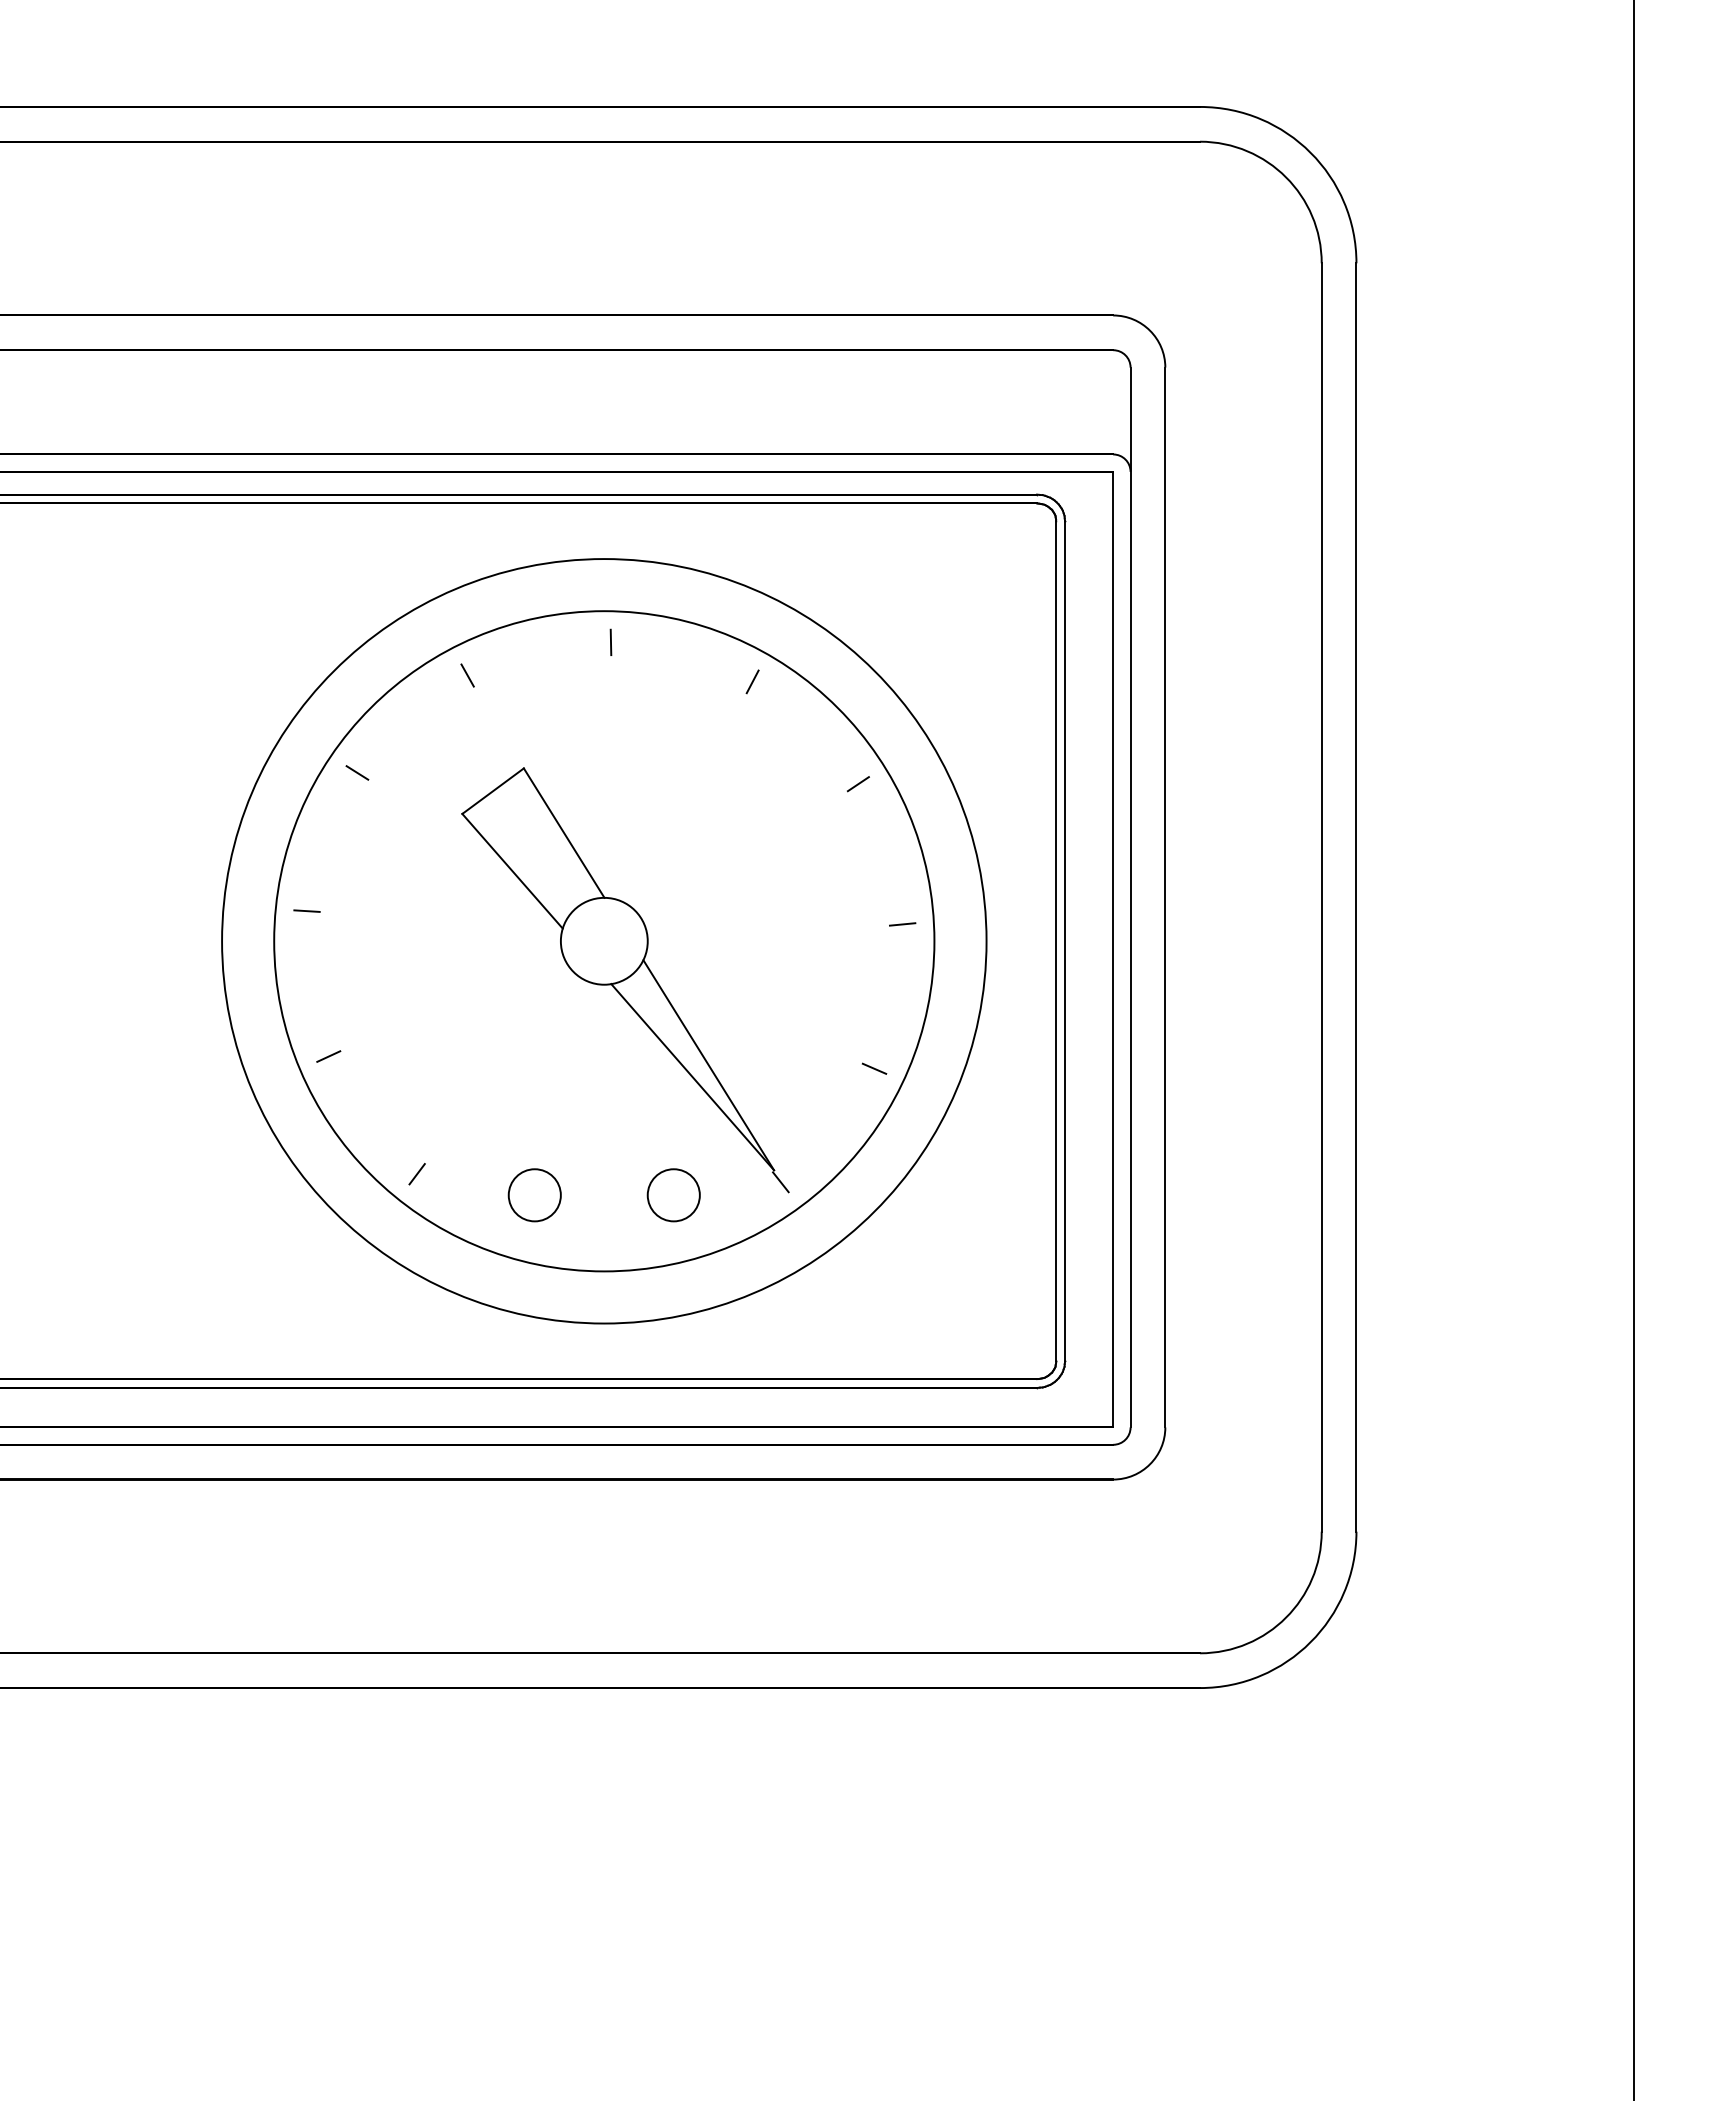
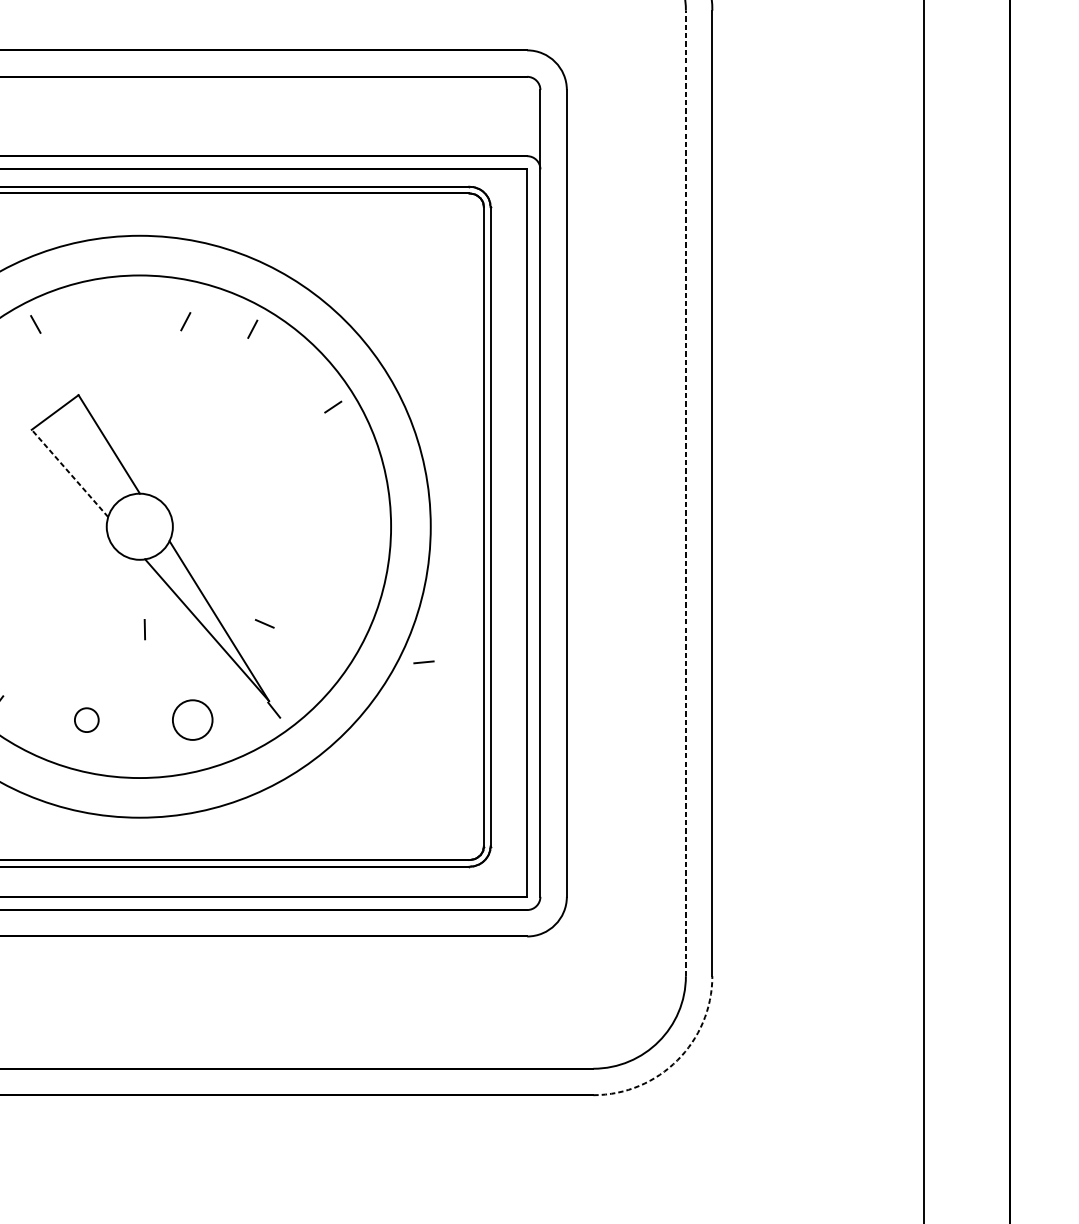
line: (610, 641) -> (144, 628), moved
line: (664, 671) -> (185, 321), added
line: (512, 870) -> (69, 472), solid -> dashed
line: (1321, 897) -> (685, 493), solid -> dashed
line: (902, 924) -> (423, 662), moved
line: (874, 1068) -> (264, 623), moved
circle: (534, 1195) -> (86, 720), size x0.6
arc: (1310, 1642) -> (677, 1060), solid -> dashed

